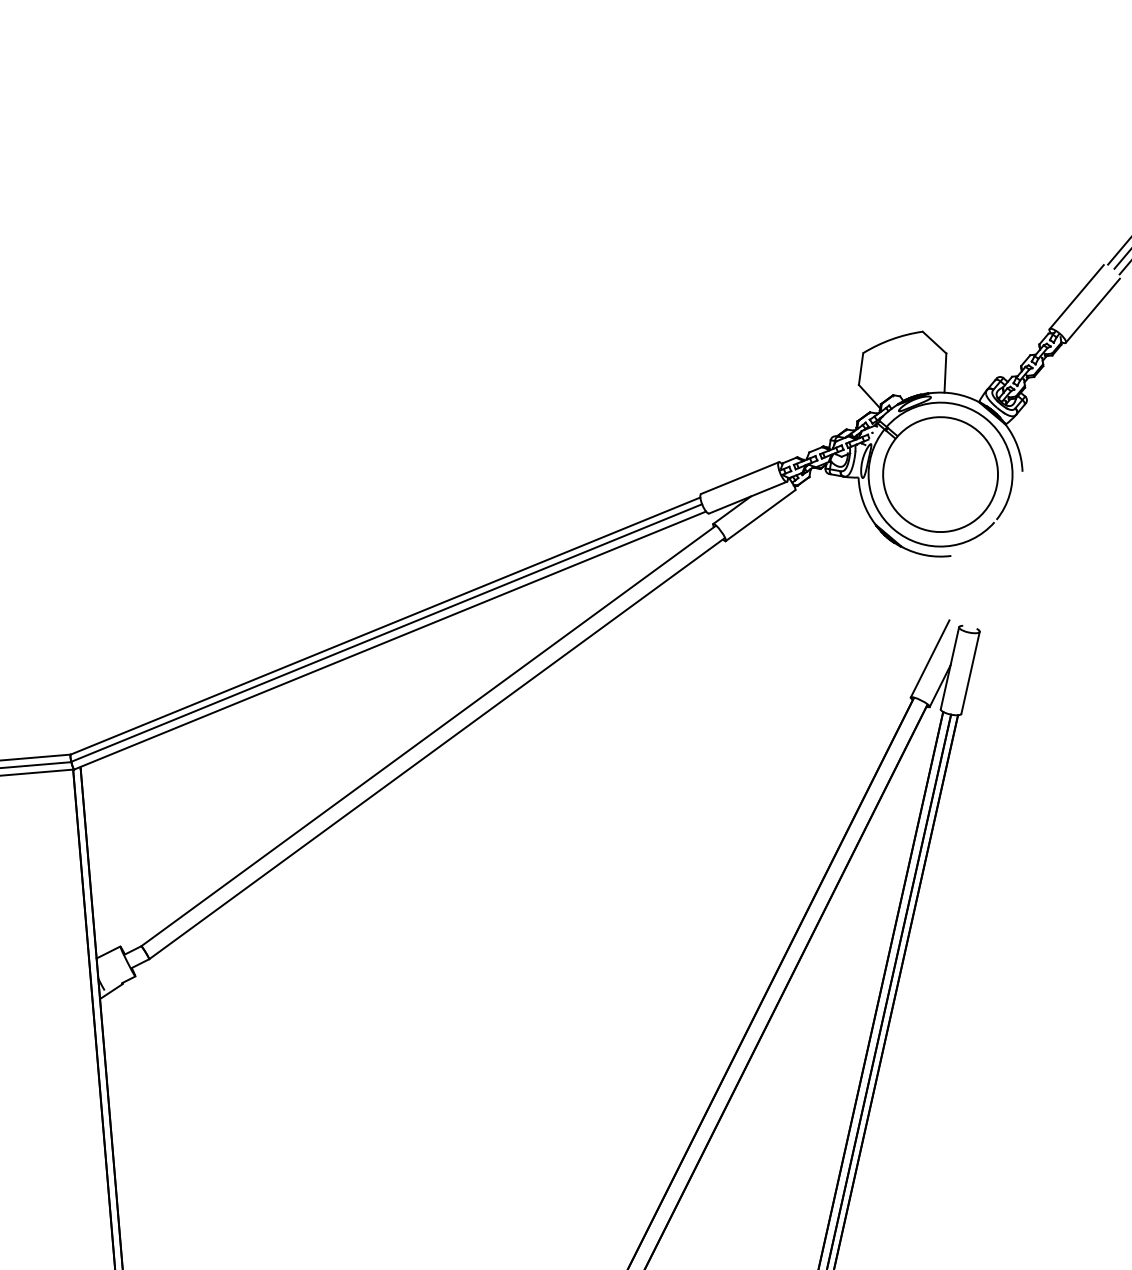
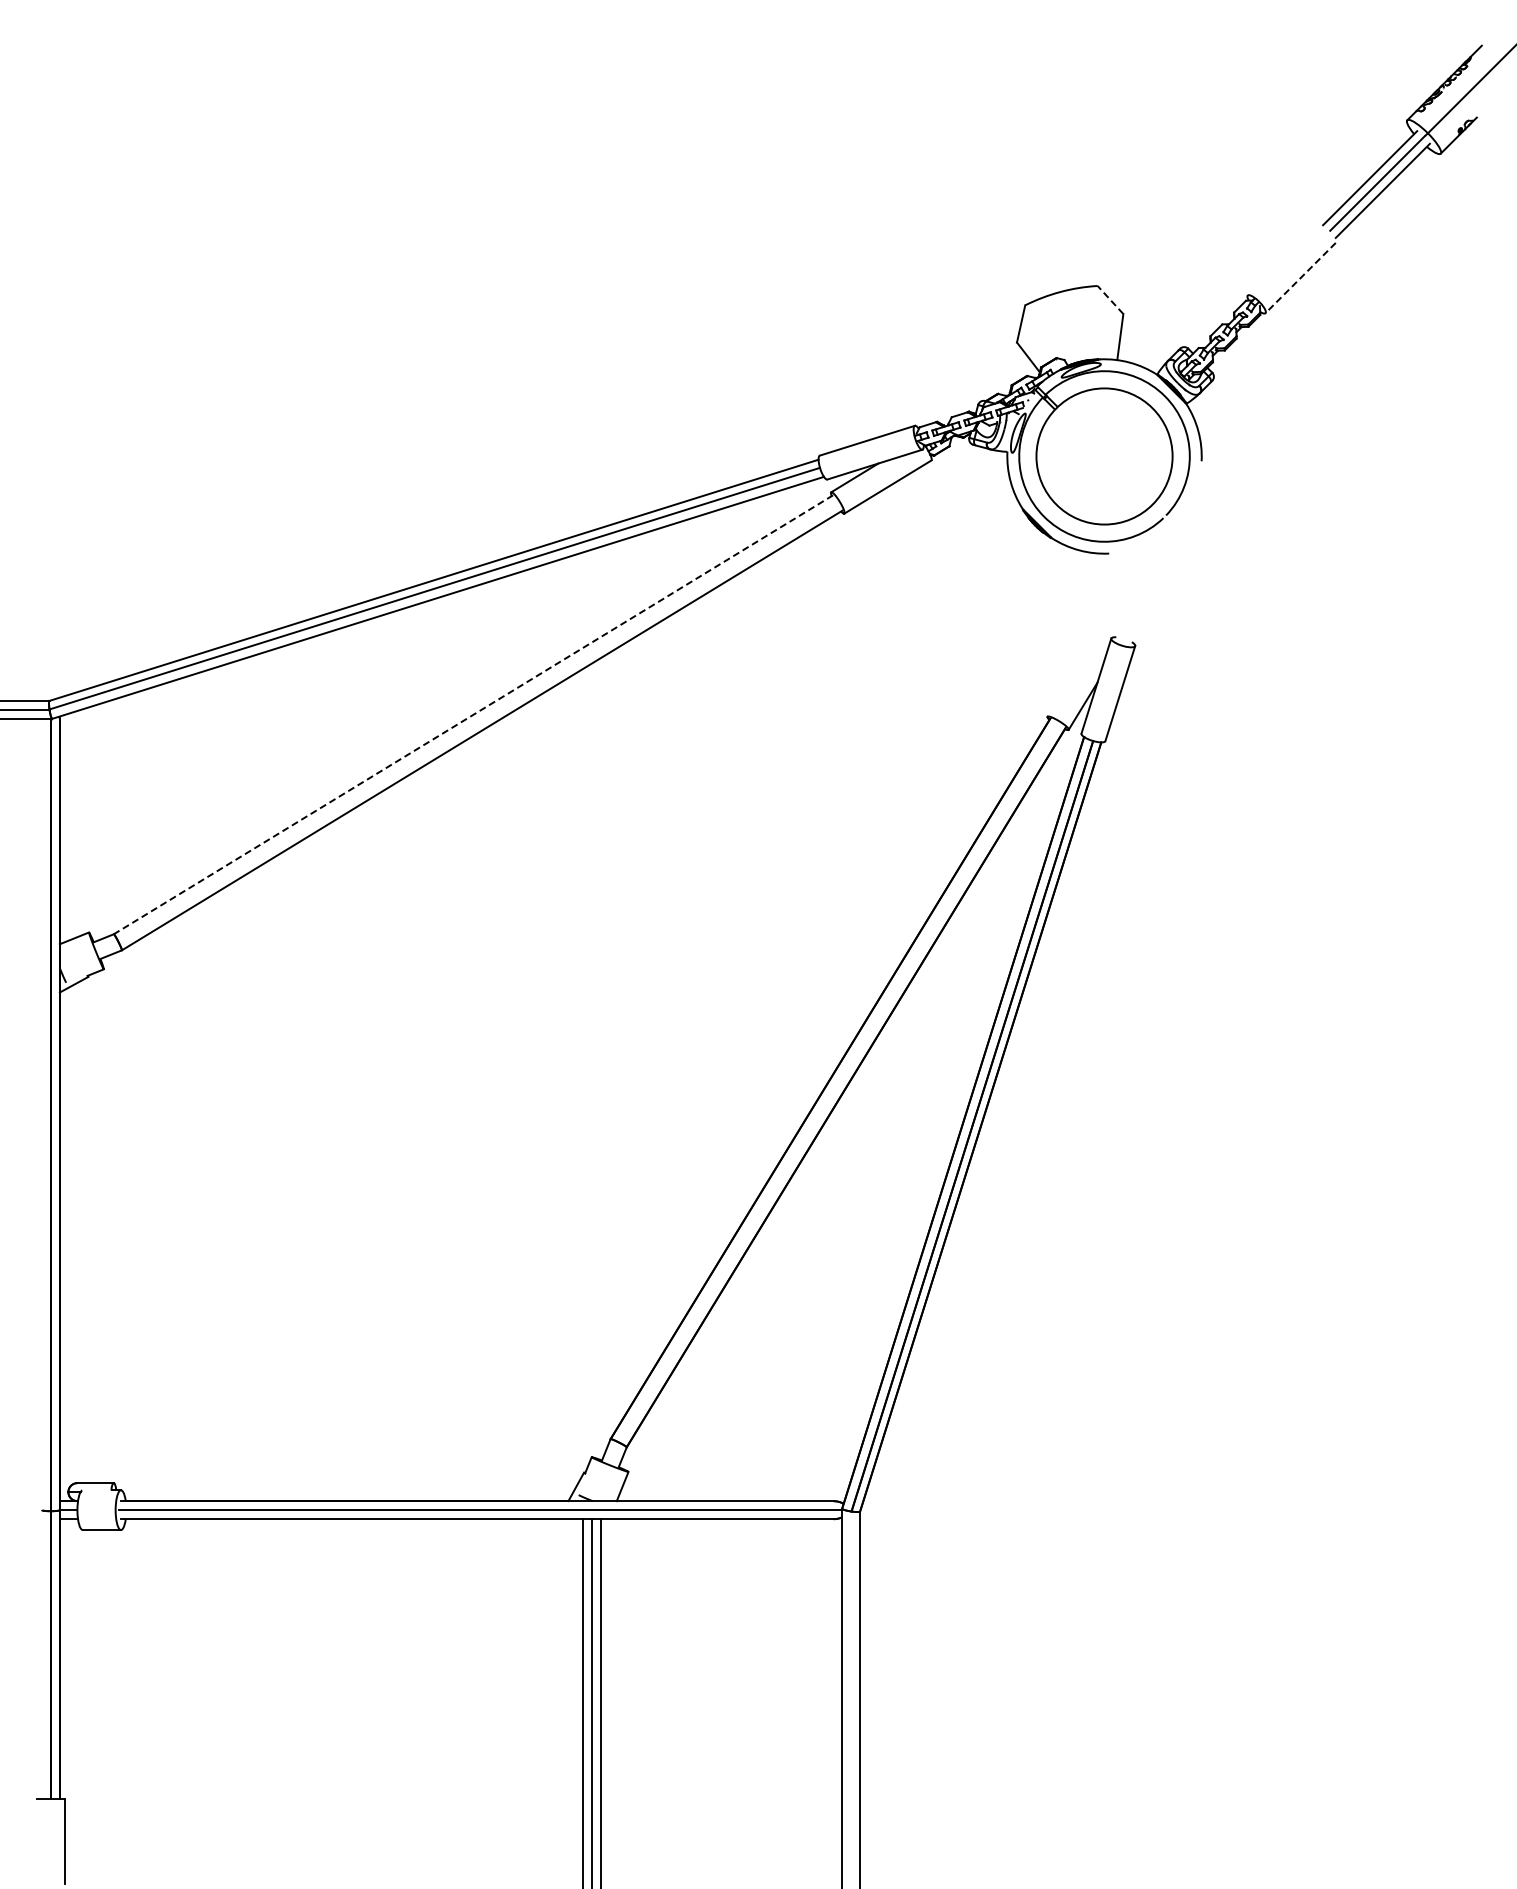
line: (1076, 297) -> (1282, 260), removed
line: (1092, 311) -> (1300, 278), solid -> dashed
line: (934, 342) -> (1110, 299), solid -> dashed
line: (929, 658) -> (1073, 672), removed
line: (428, 736) -> (473, 715), solid -> dashed

